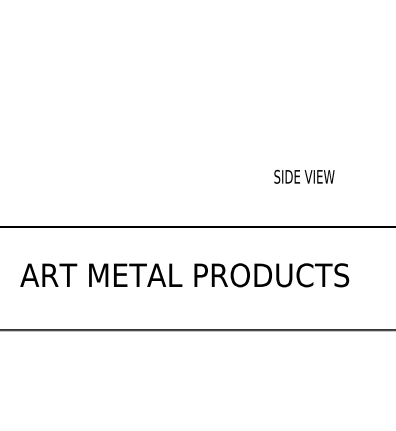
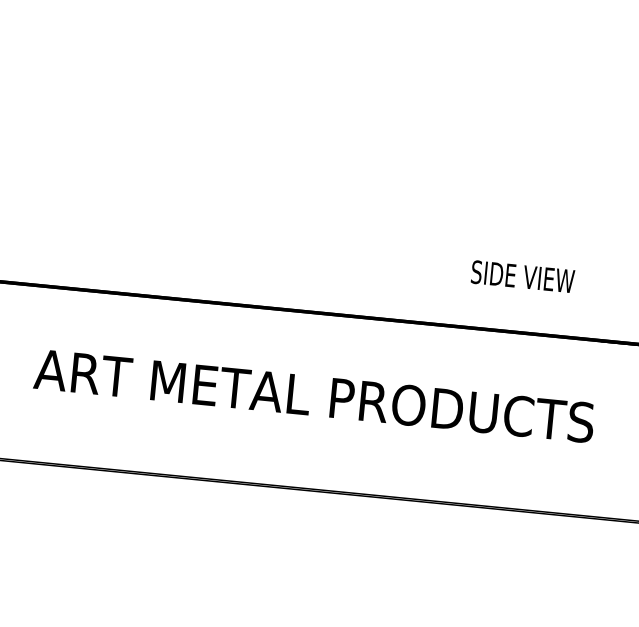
text: (304, 176) -> (523, 276), moved

